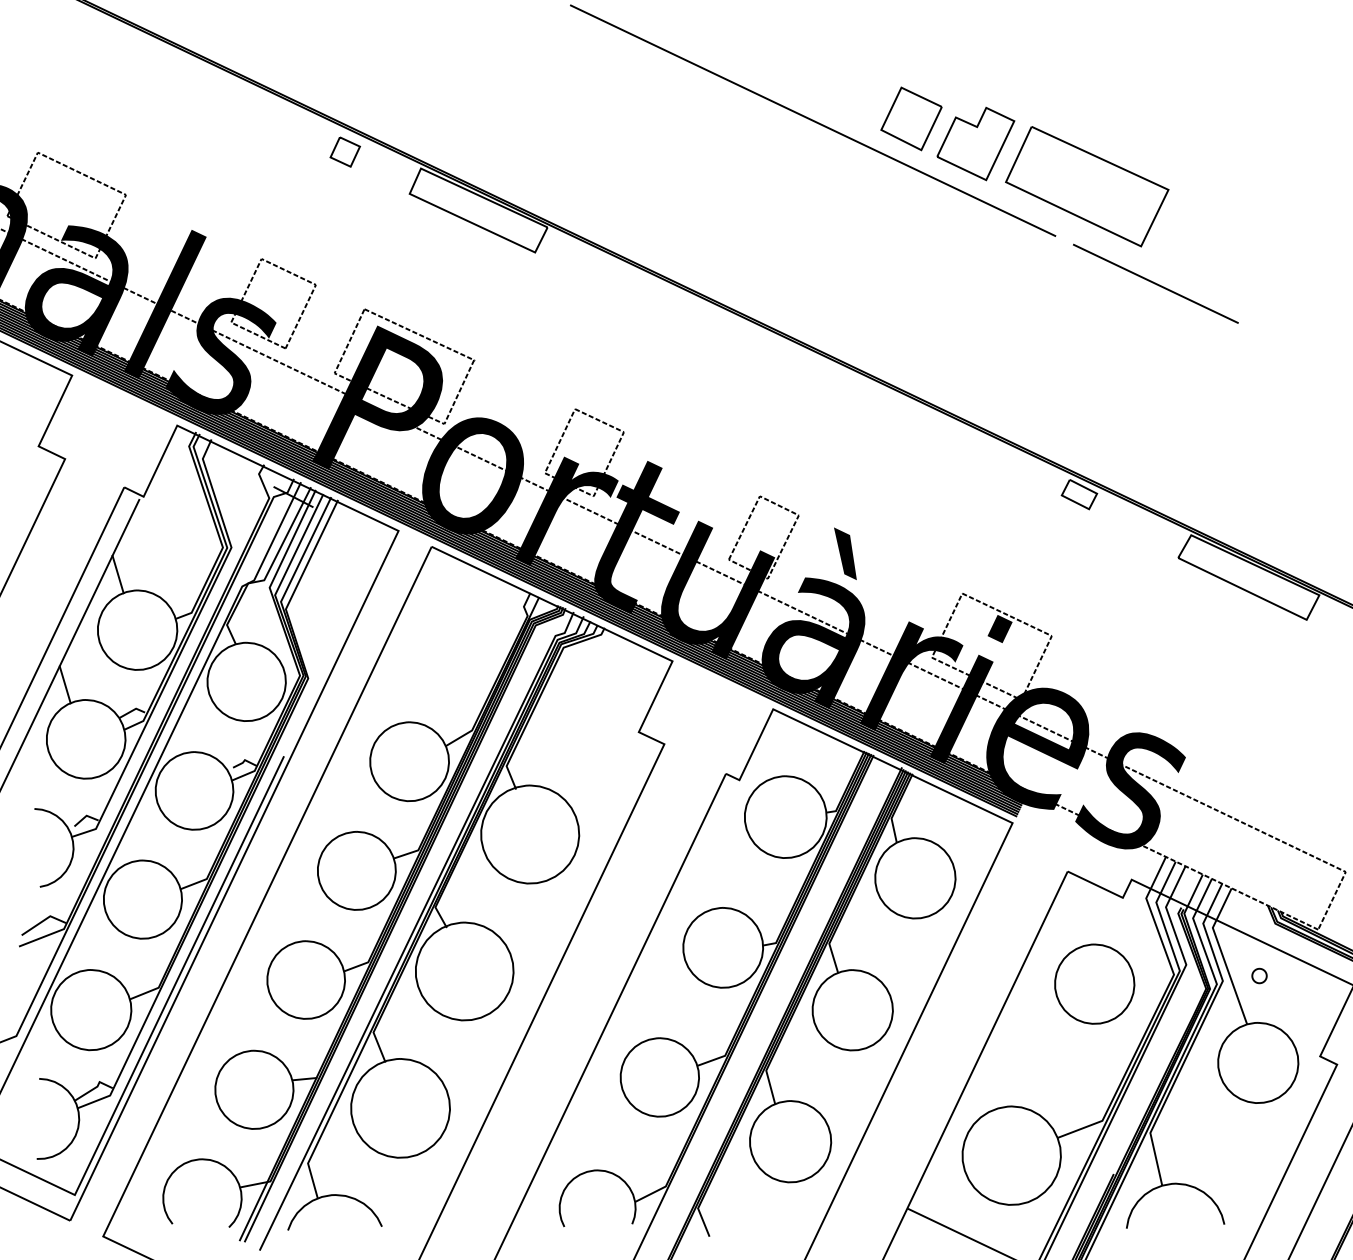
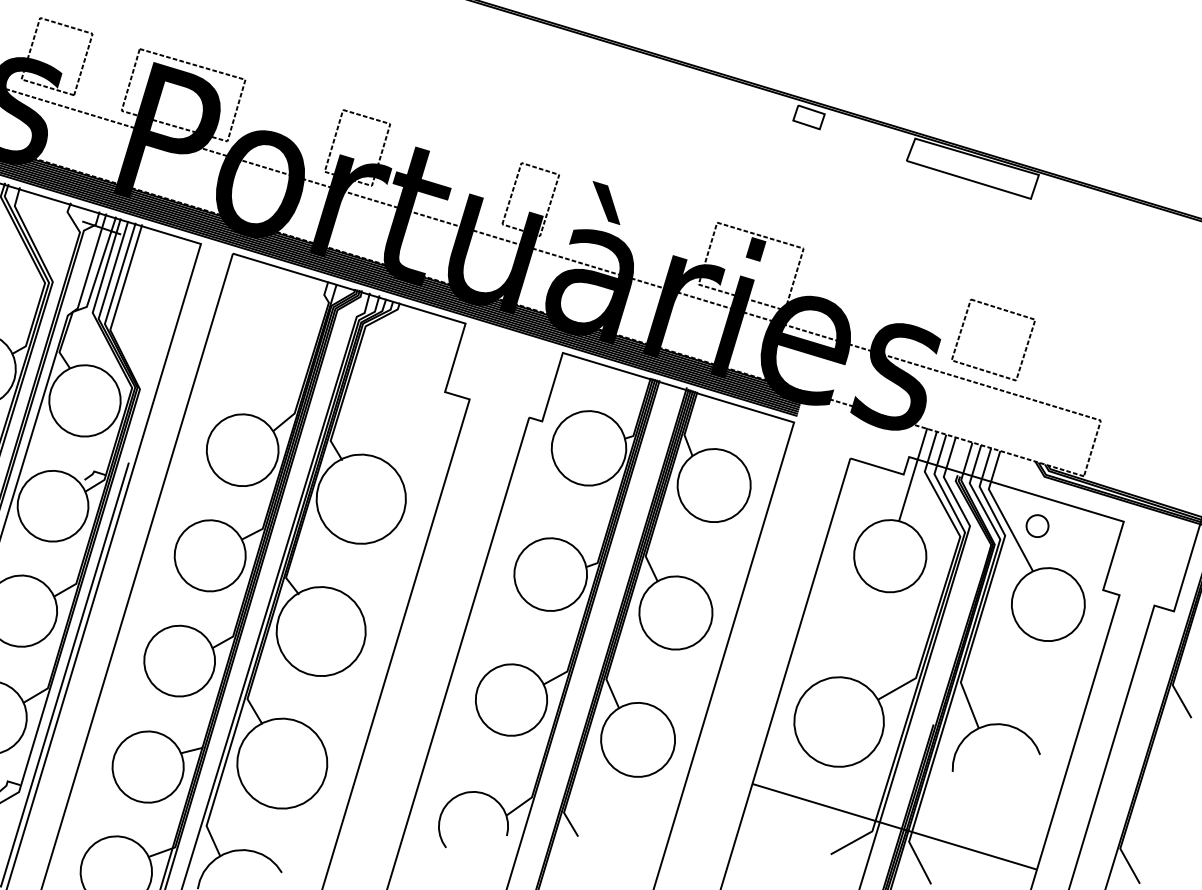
part: (1255, 735) -> (1000, 310), added
line: (1132, 899) -> (912, 474), added
part: (1259, 975) -> (1037, 525), size x1.67

